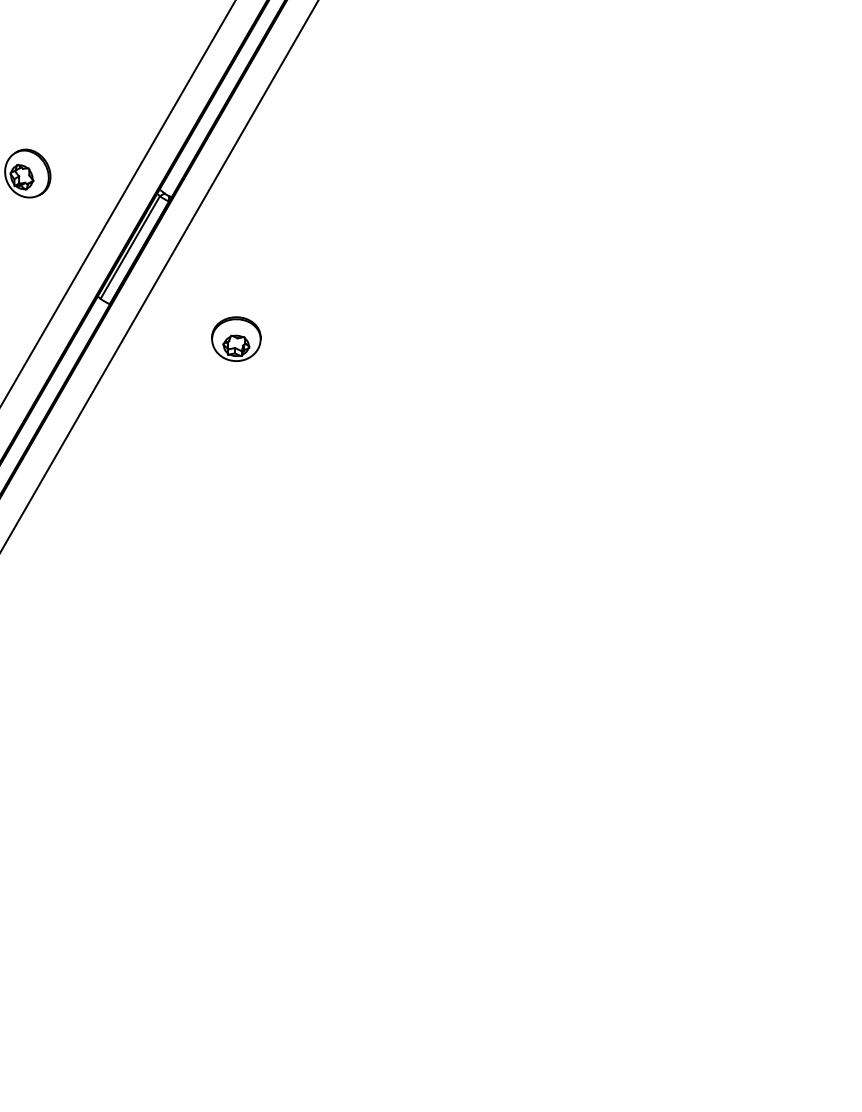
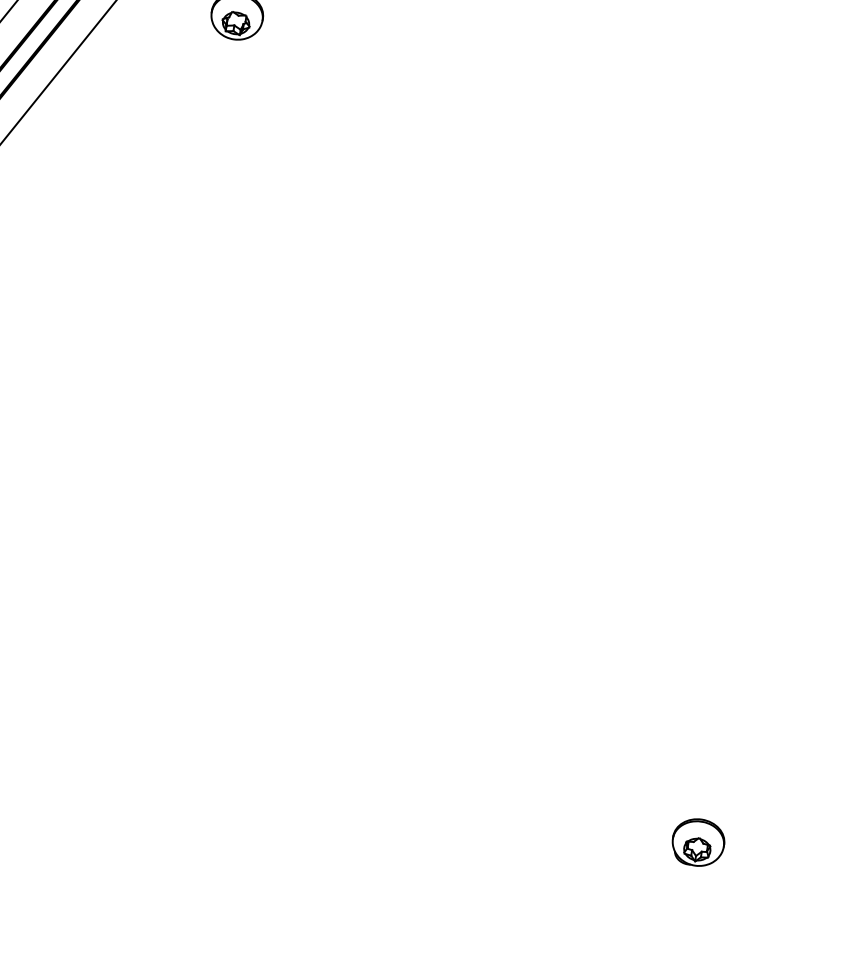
part: (786, 1040) -> (698, 842), added

